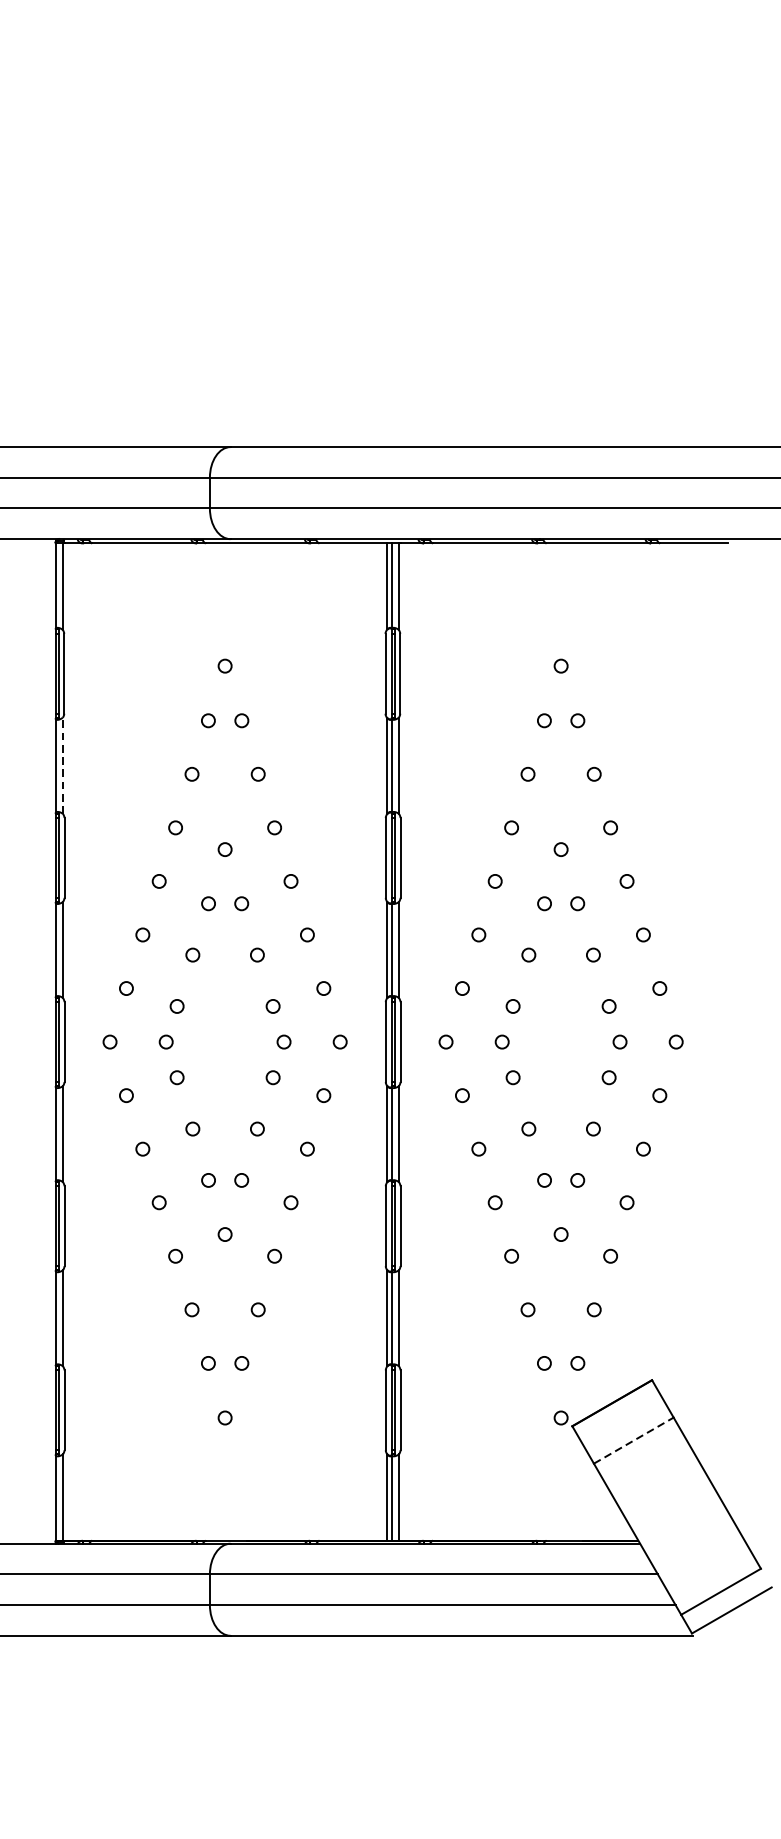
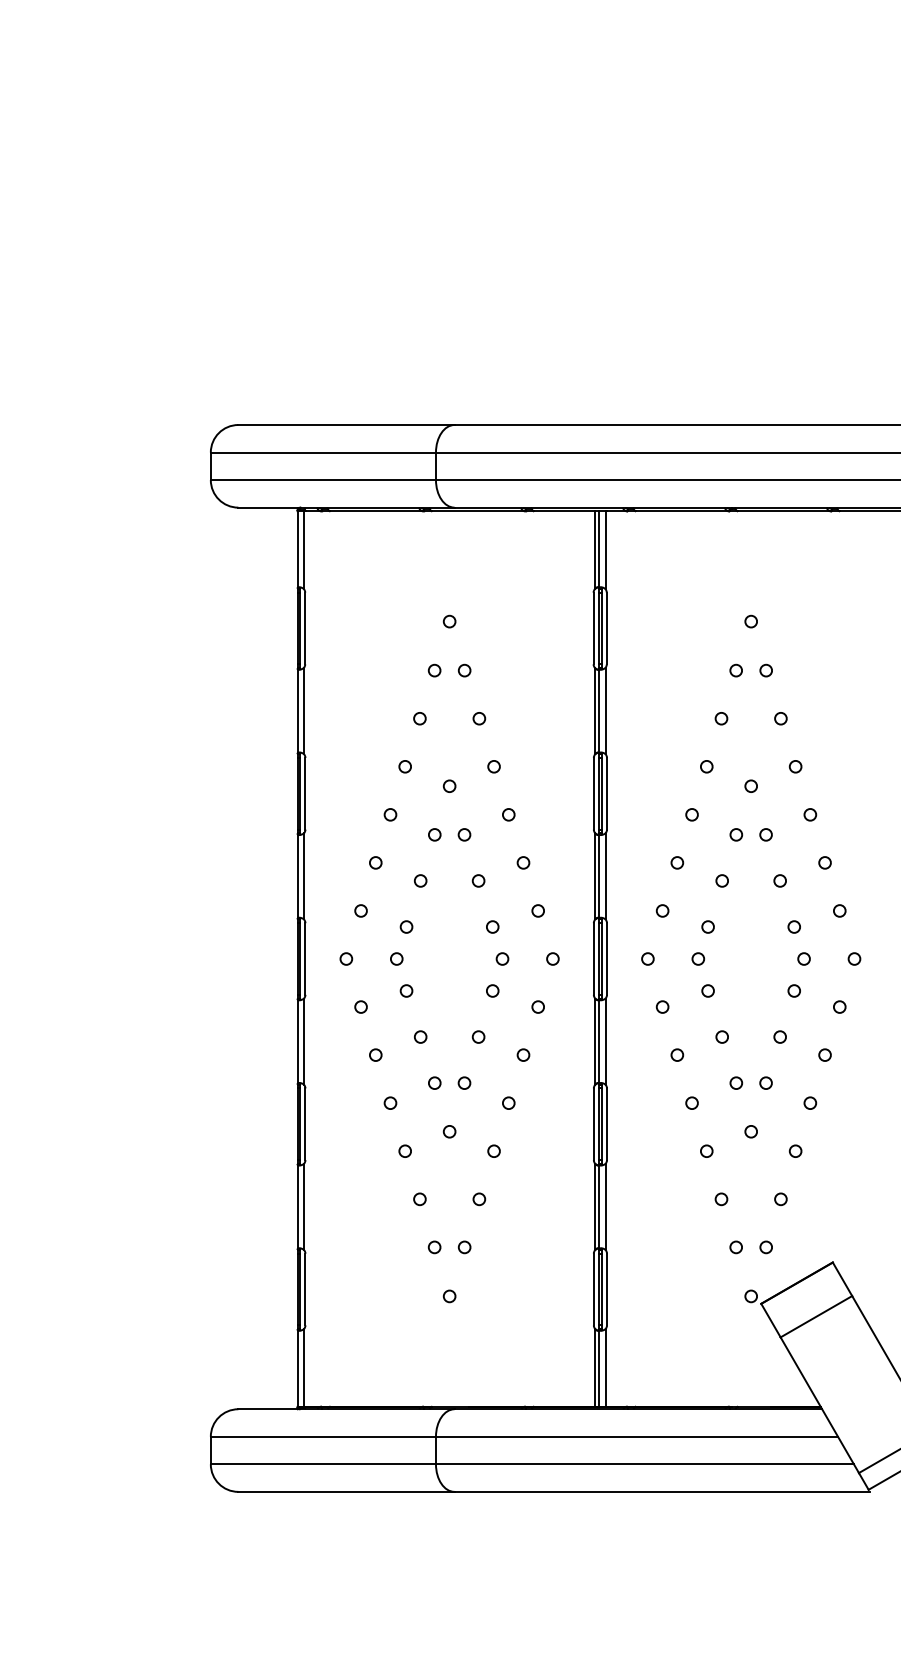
line: (62, 765) -> (303, 710), dashed -> solid
line: (633, 1440) -> (816, 1316), dashed -> solid

